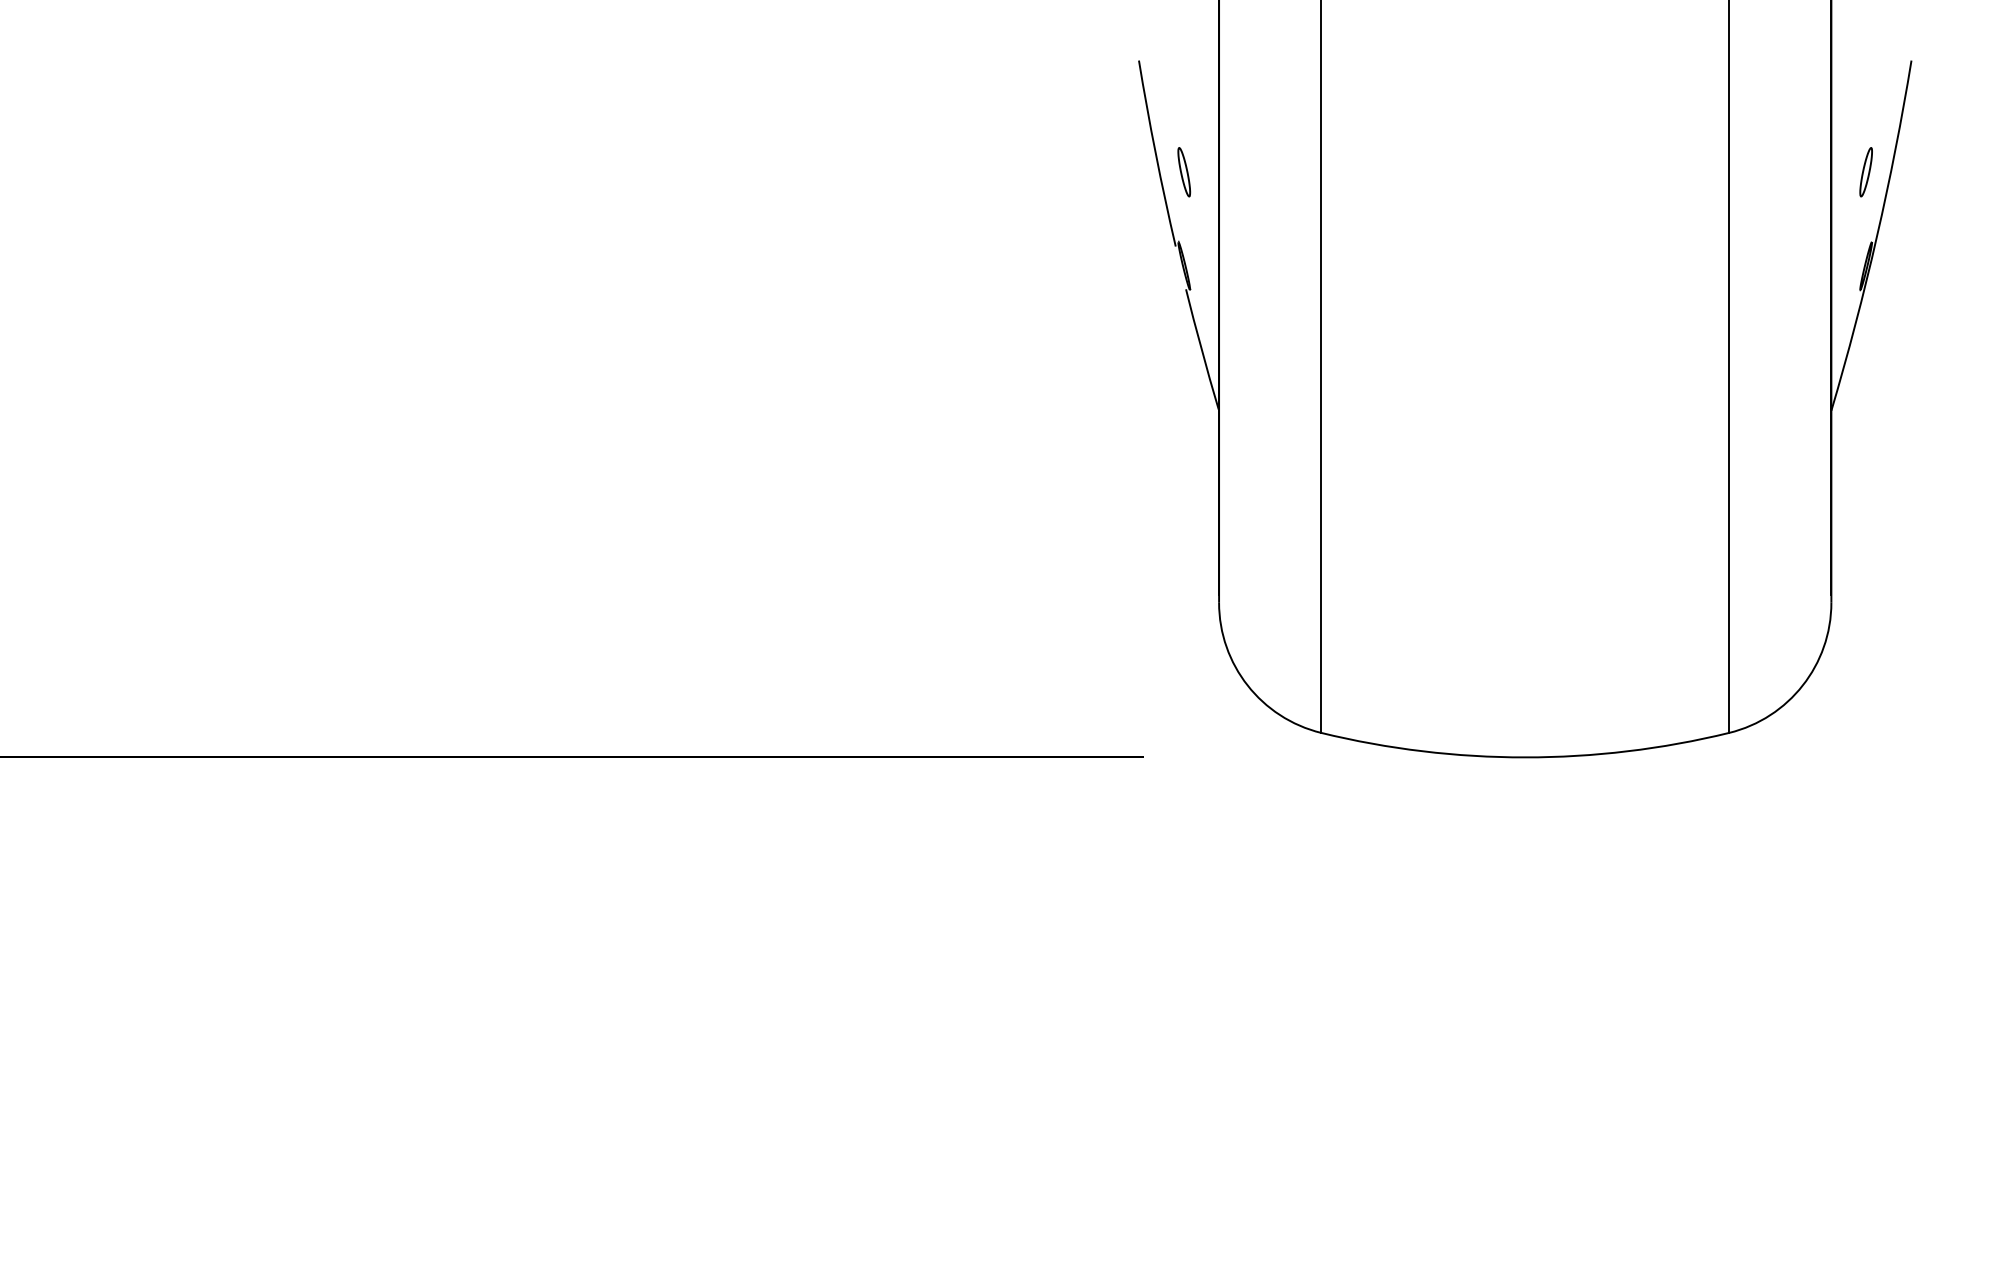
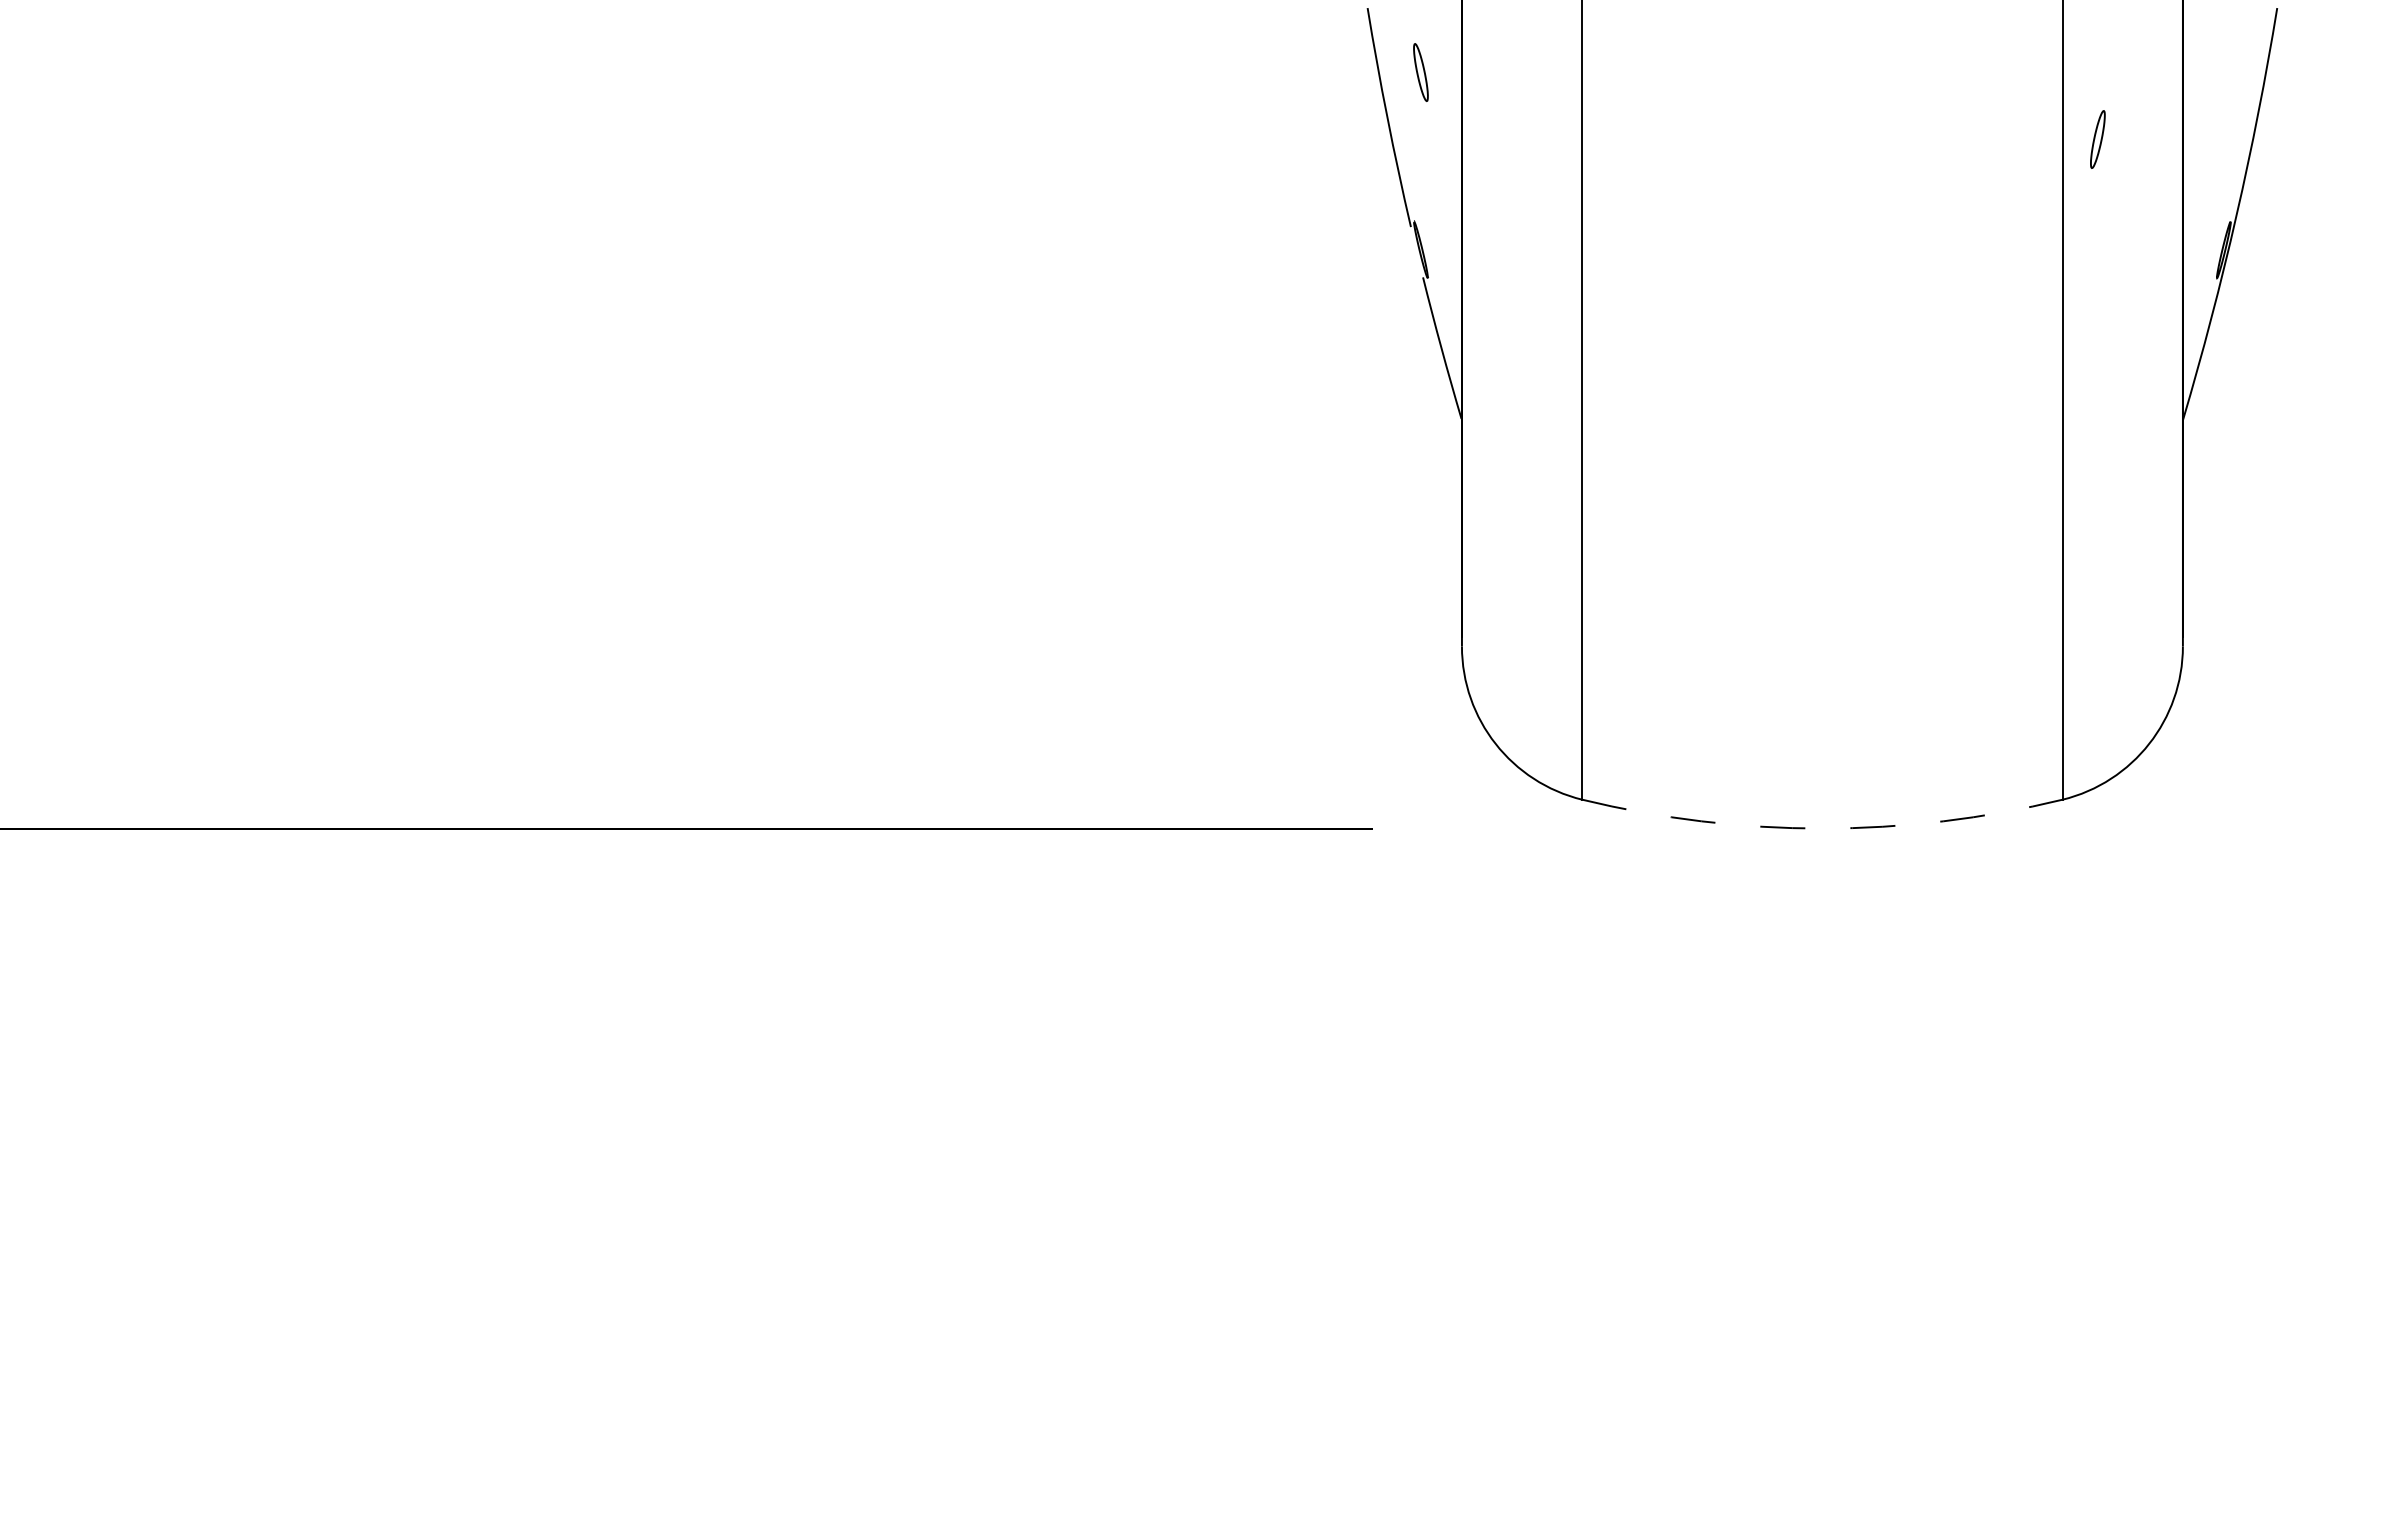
part: (1183, 172) -> (1420, 72), moved
part: (1865, 172) -> (2097, 139), moved
arc: (1525, 757) -> (1822, 828), solid -> dashed

